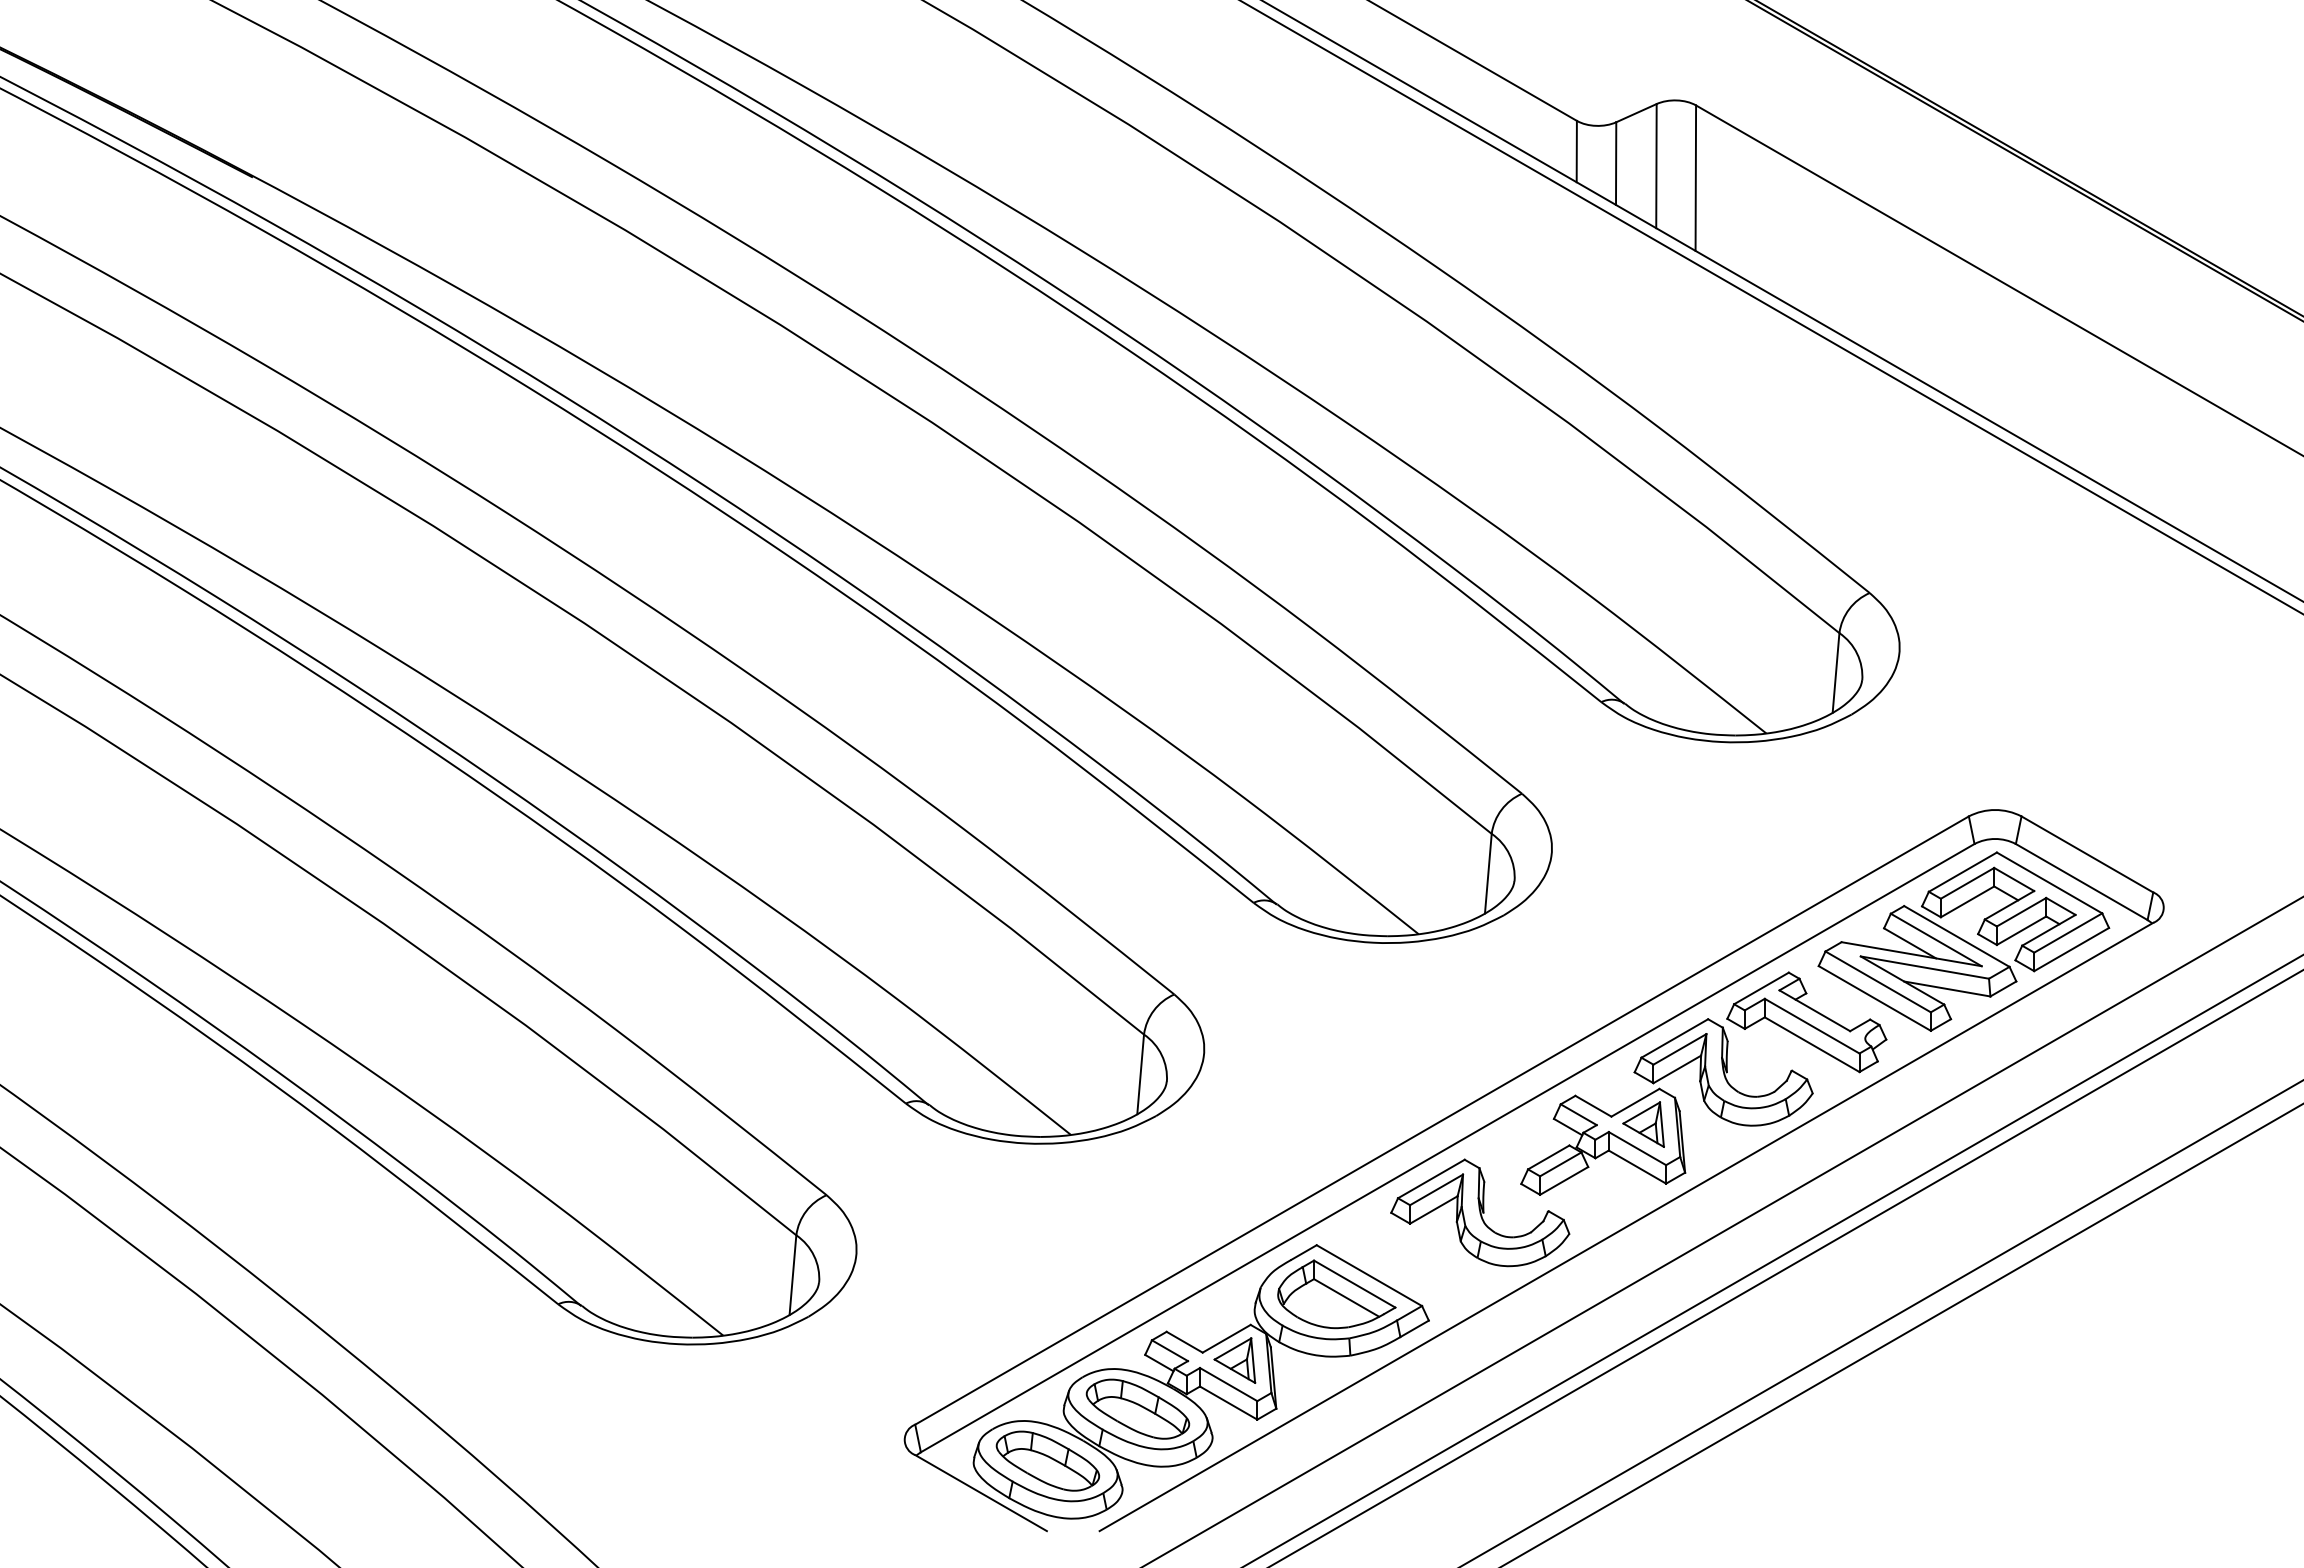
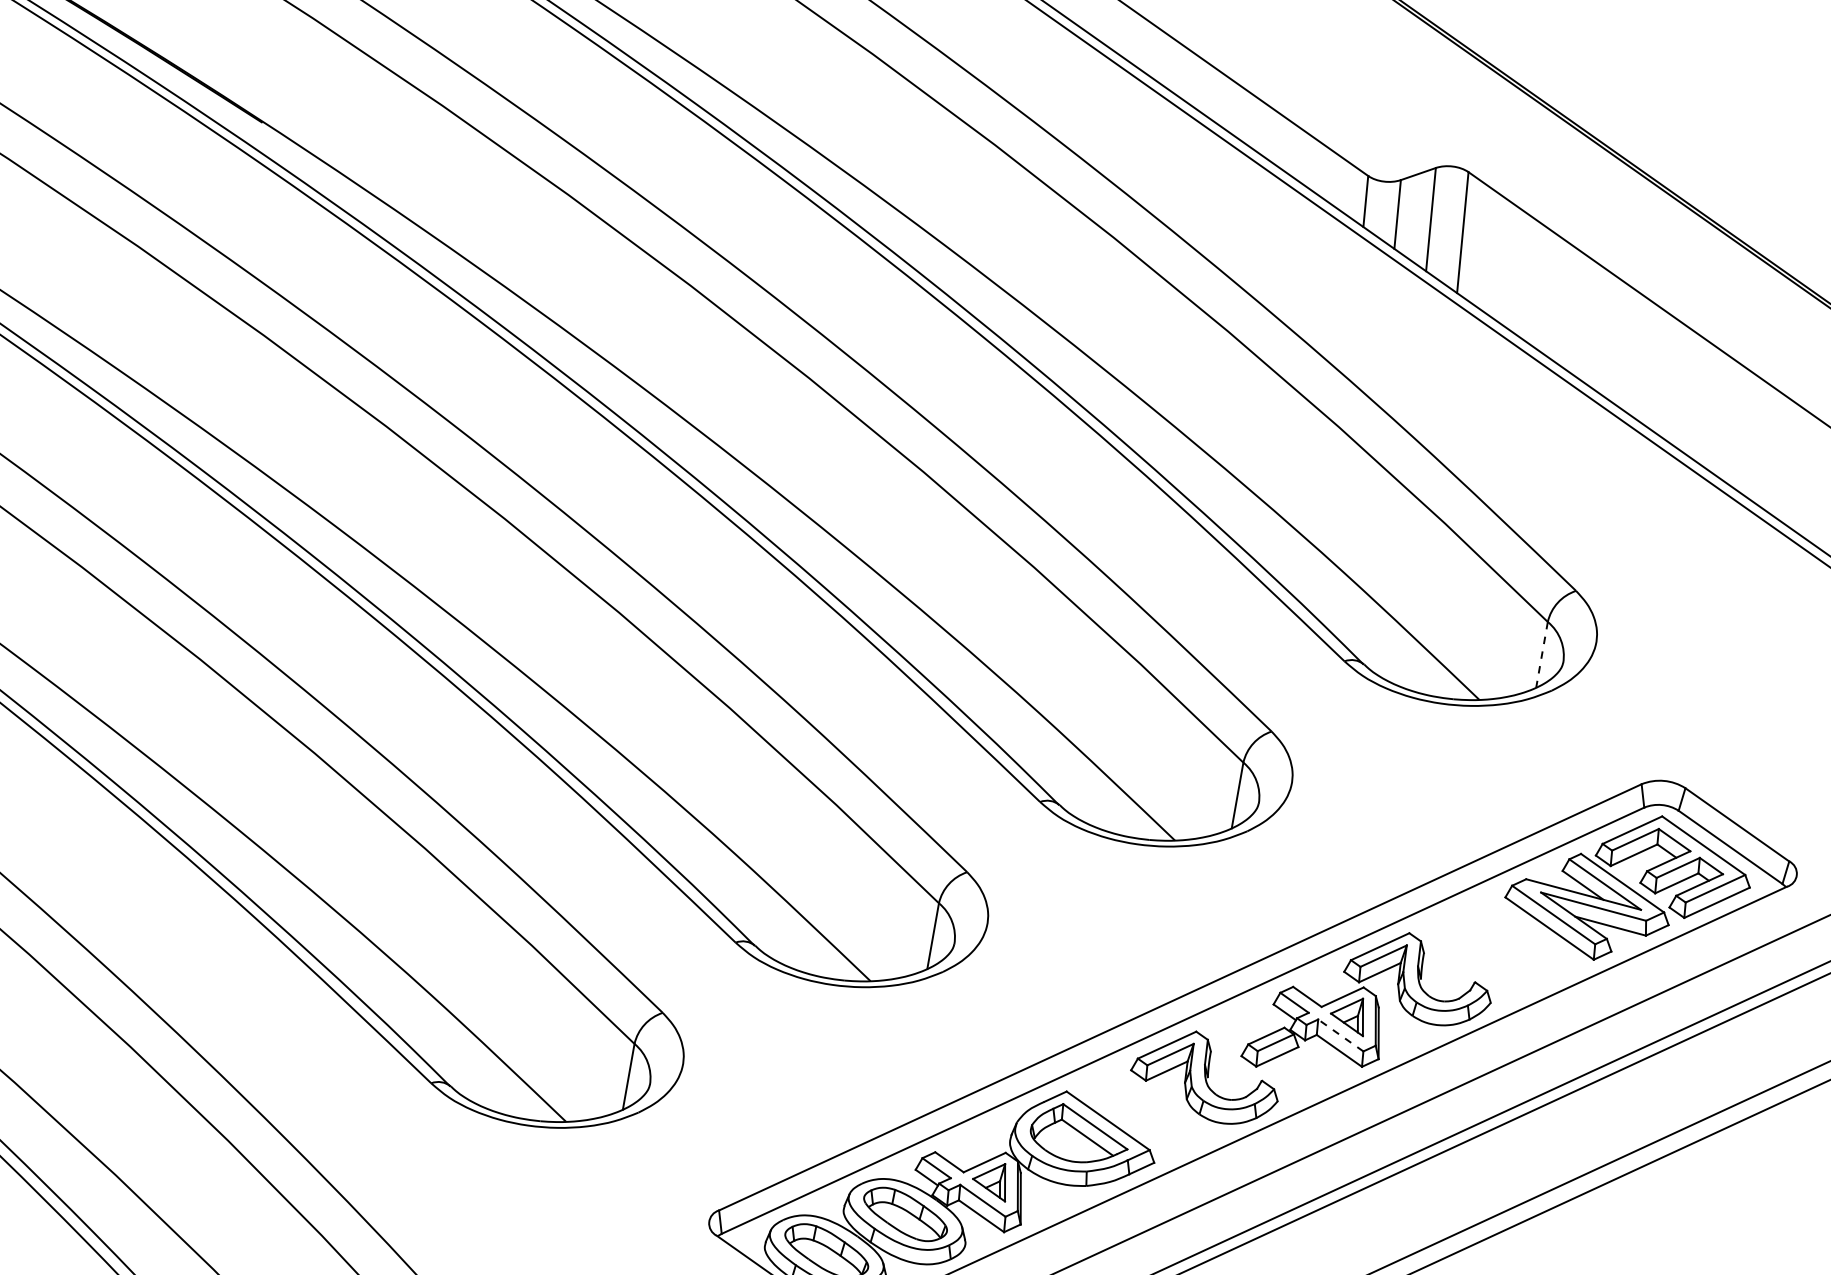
line: (1836, 672) -> (1542, 654), solid -> dashed
part: (1806, 1022) -> (1490, 943), removed
line: (1637, 1148) -> (1340, 1035), solid -> dashed

